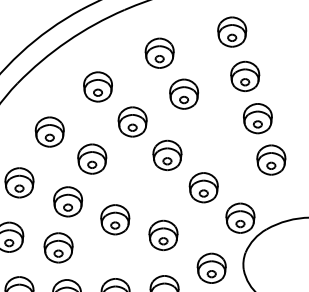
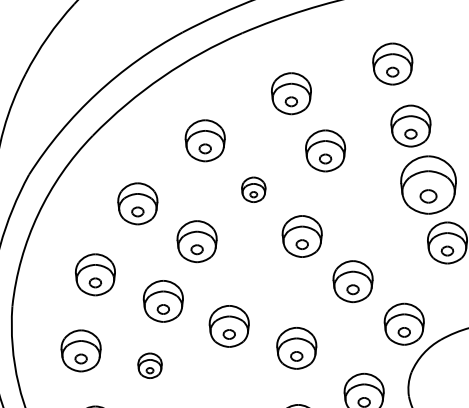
part: (257, 118) -> (428, 184), size x1.4
part: (132, 121) -> (253, 189), size x0.6
part: (58, 247) -> (149, 365), size x0.6

